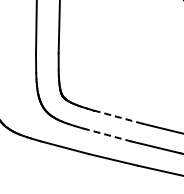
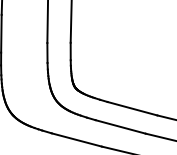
line: (118, 117) -> (132, 108), dashed -> solid
line: (107, 135) -> (120, 127), dashed -> solid

